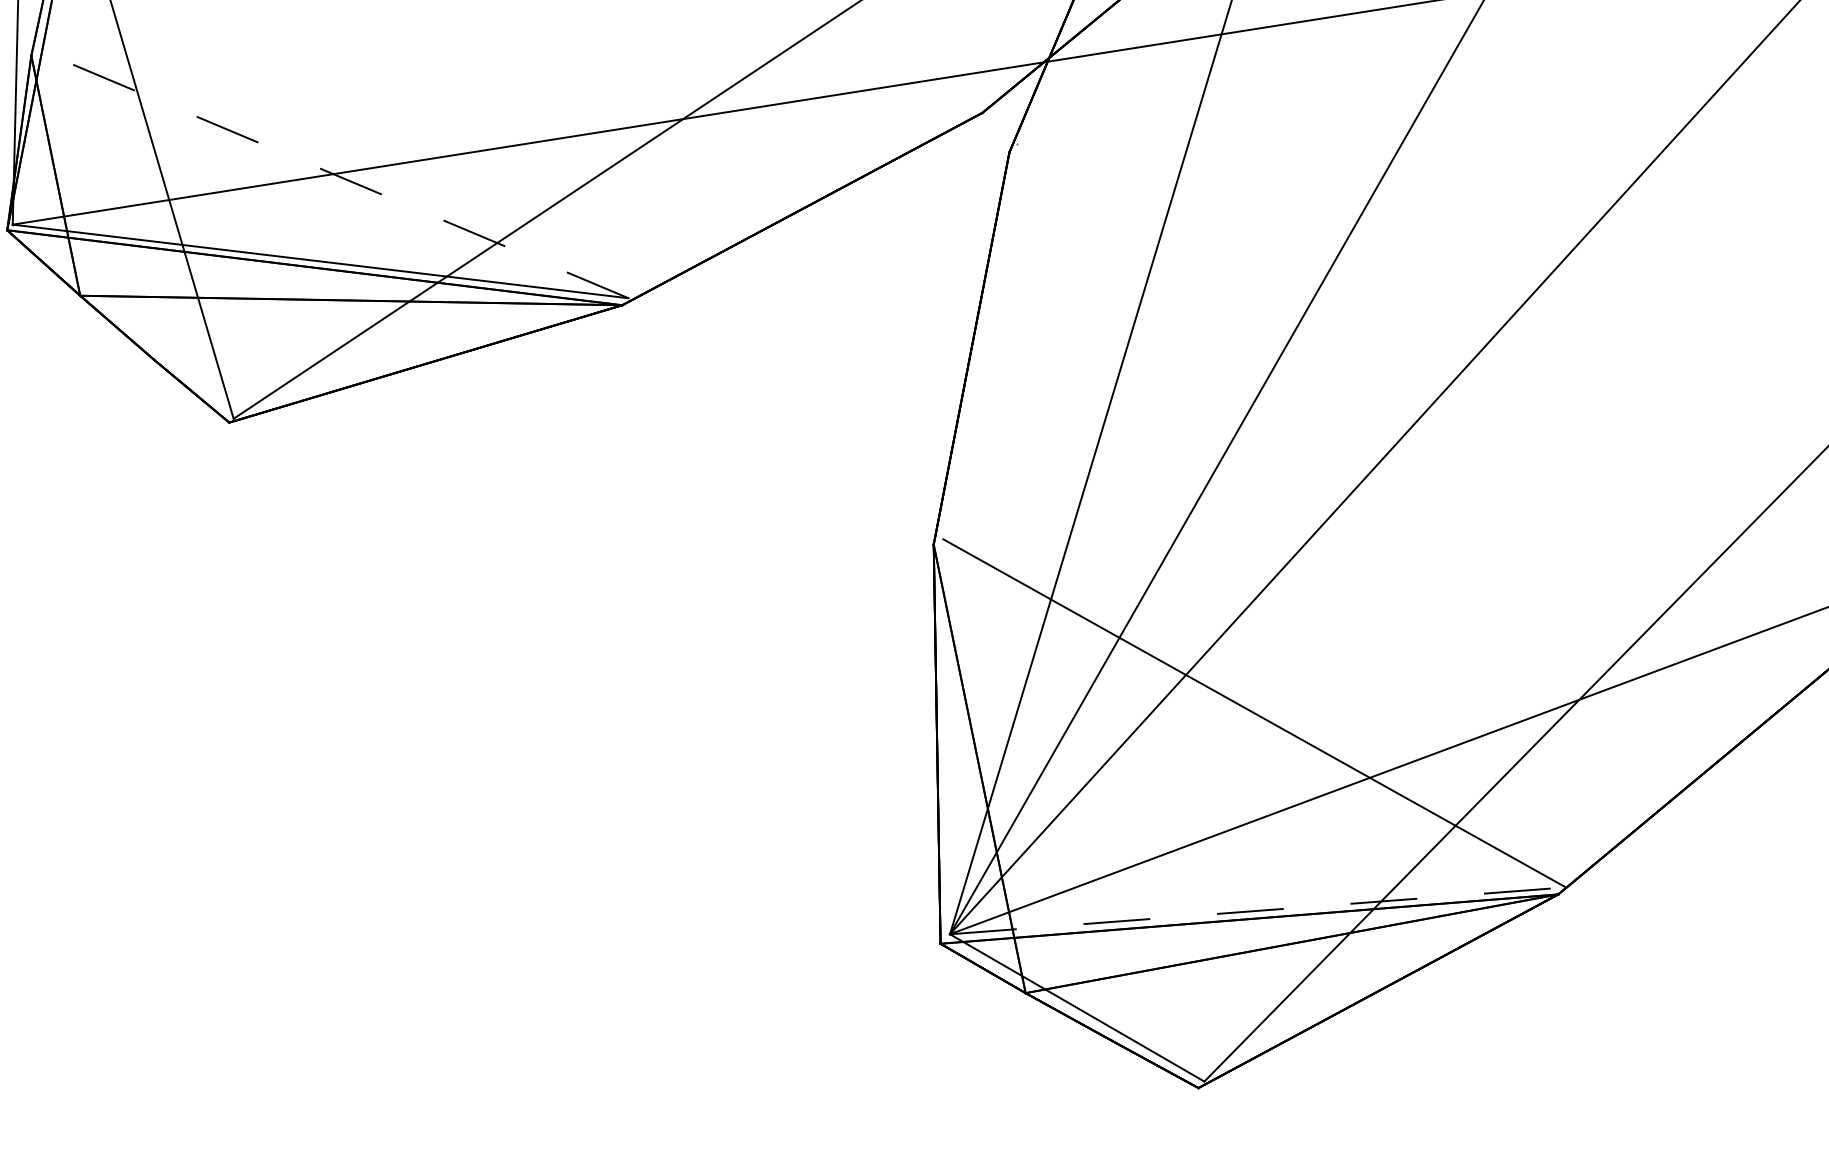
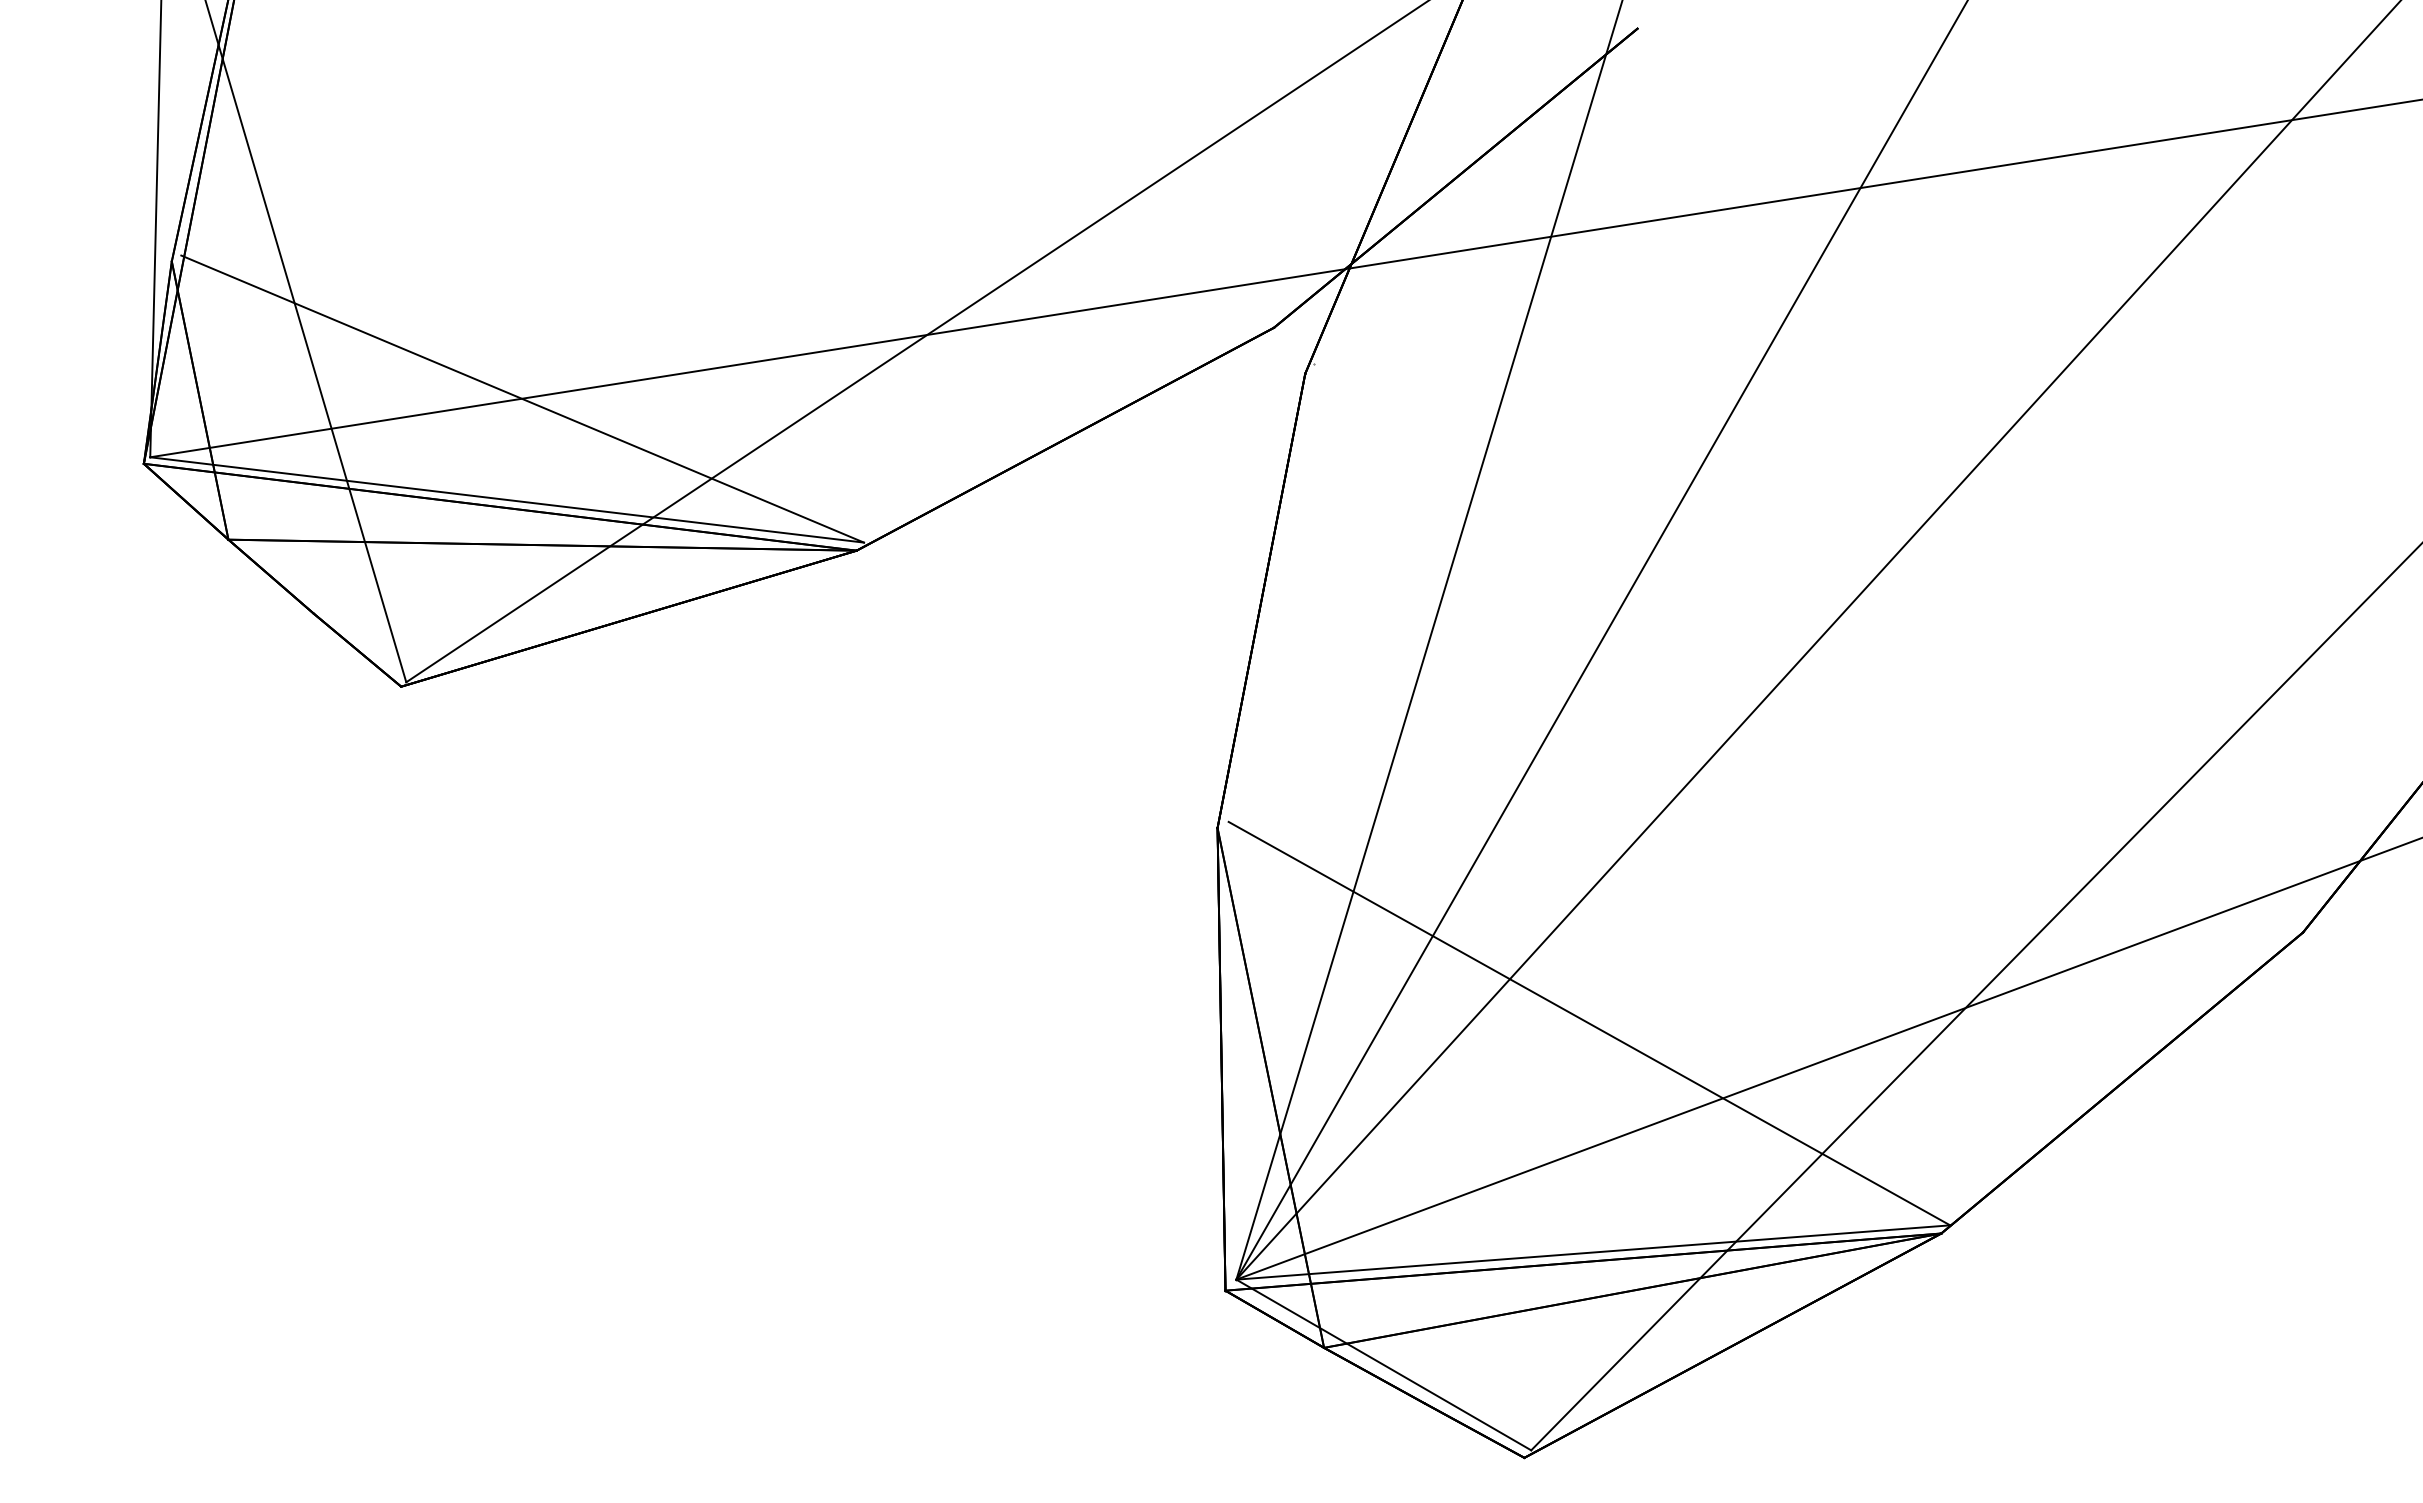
line: (333, 173) -> (522, 398), dashed -> solid
line: (1258, 910) -> (1593, 1252), dashed -> solid

